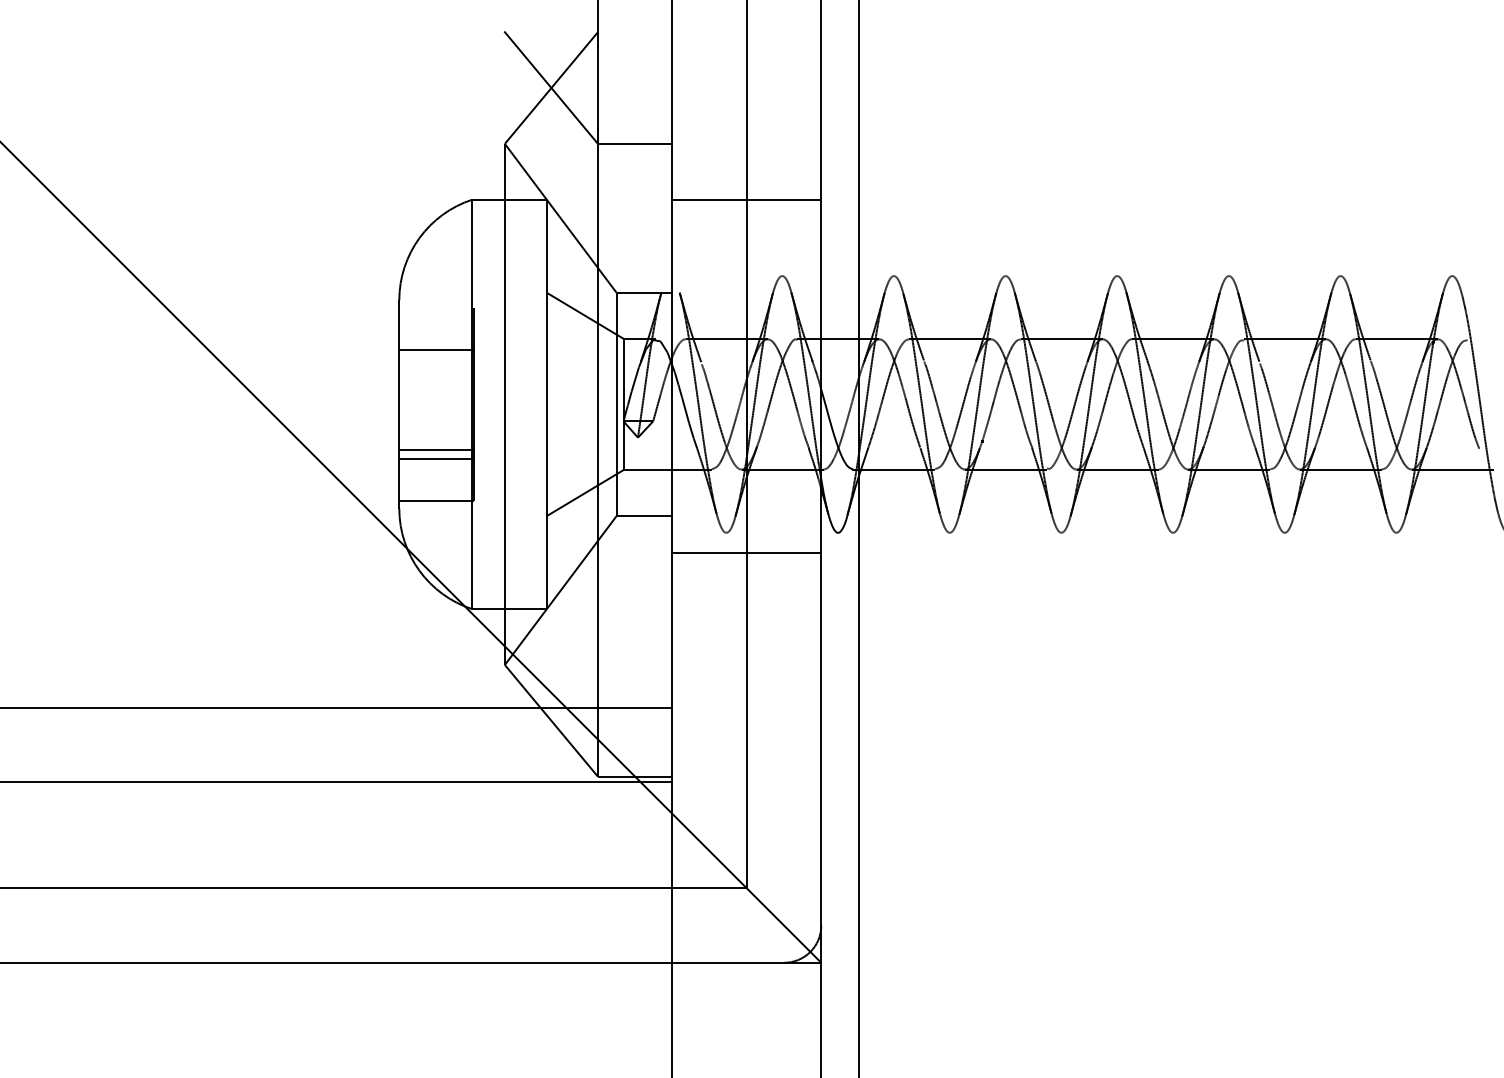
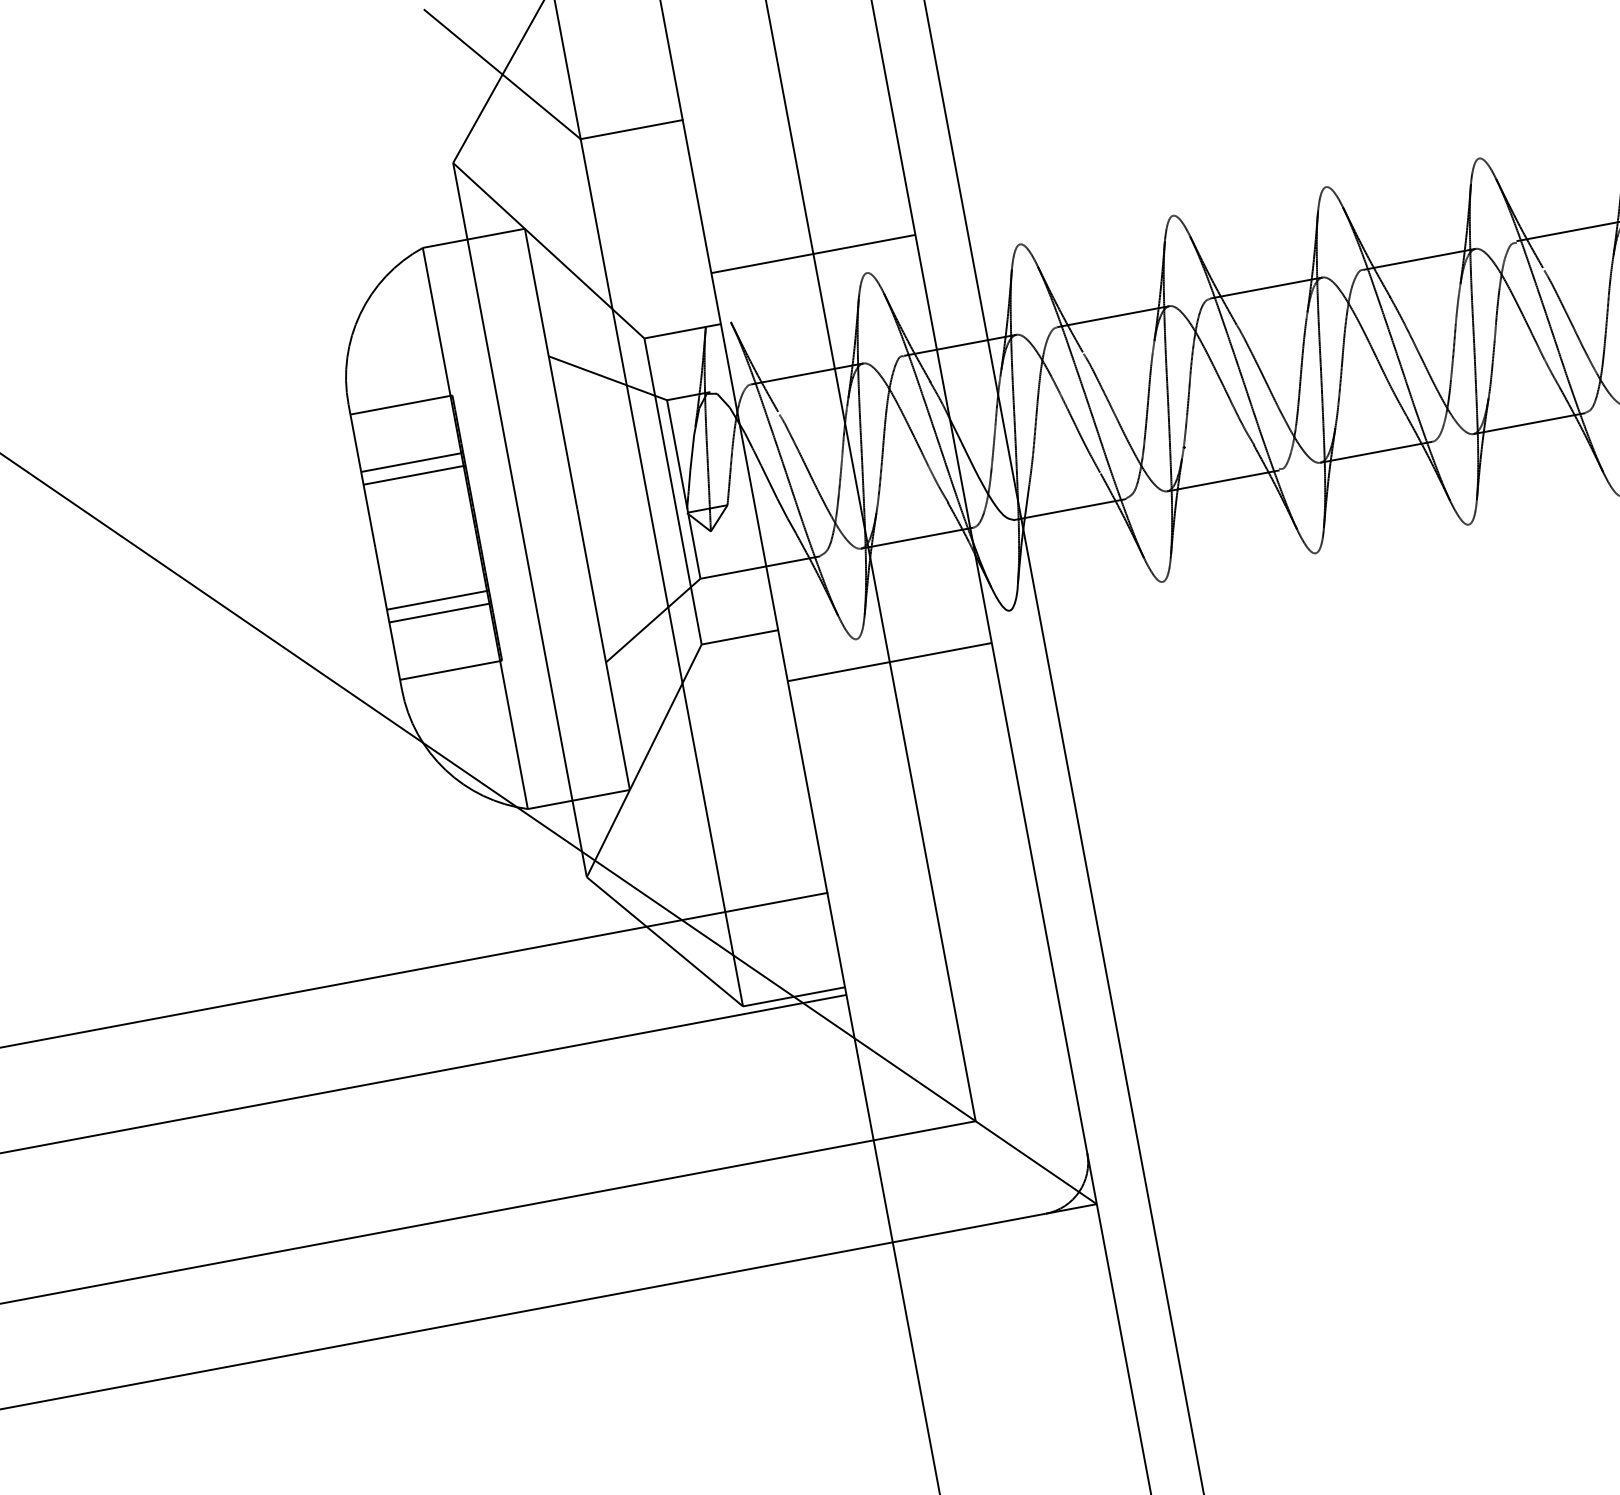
line: (746, 199) -> (812, 254), moved
line: (436, 307) -> (401, 404), added
line: (436, 358) -> (414, 474), added

